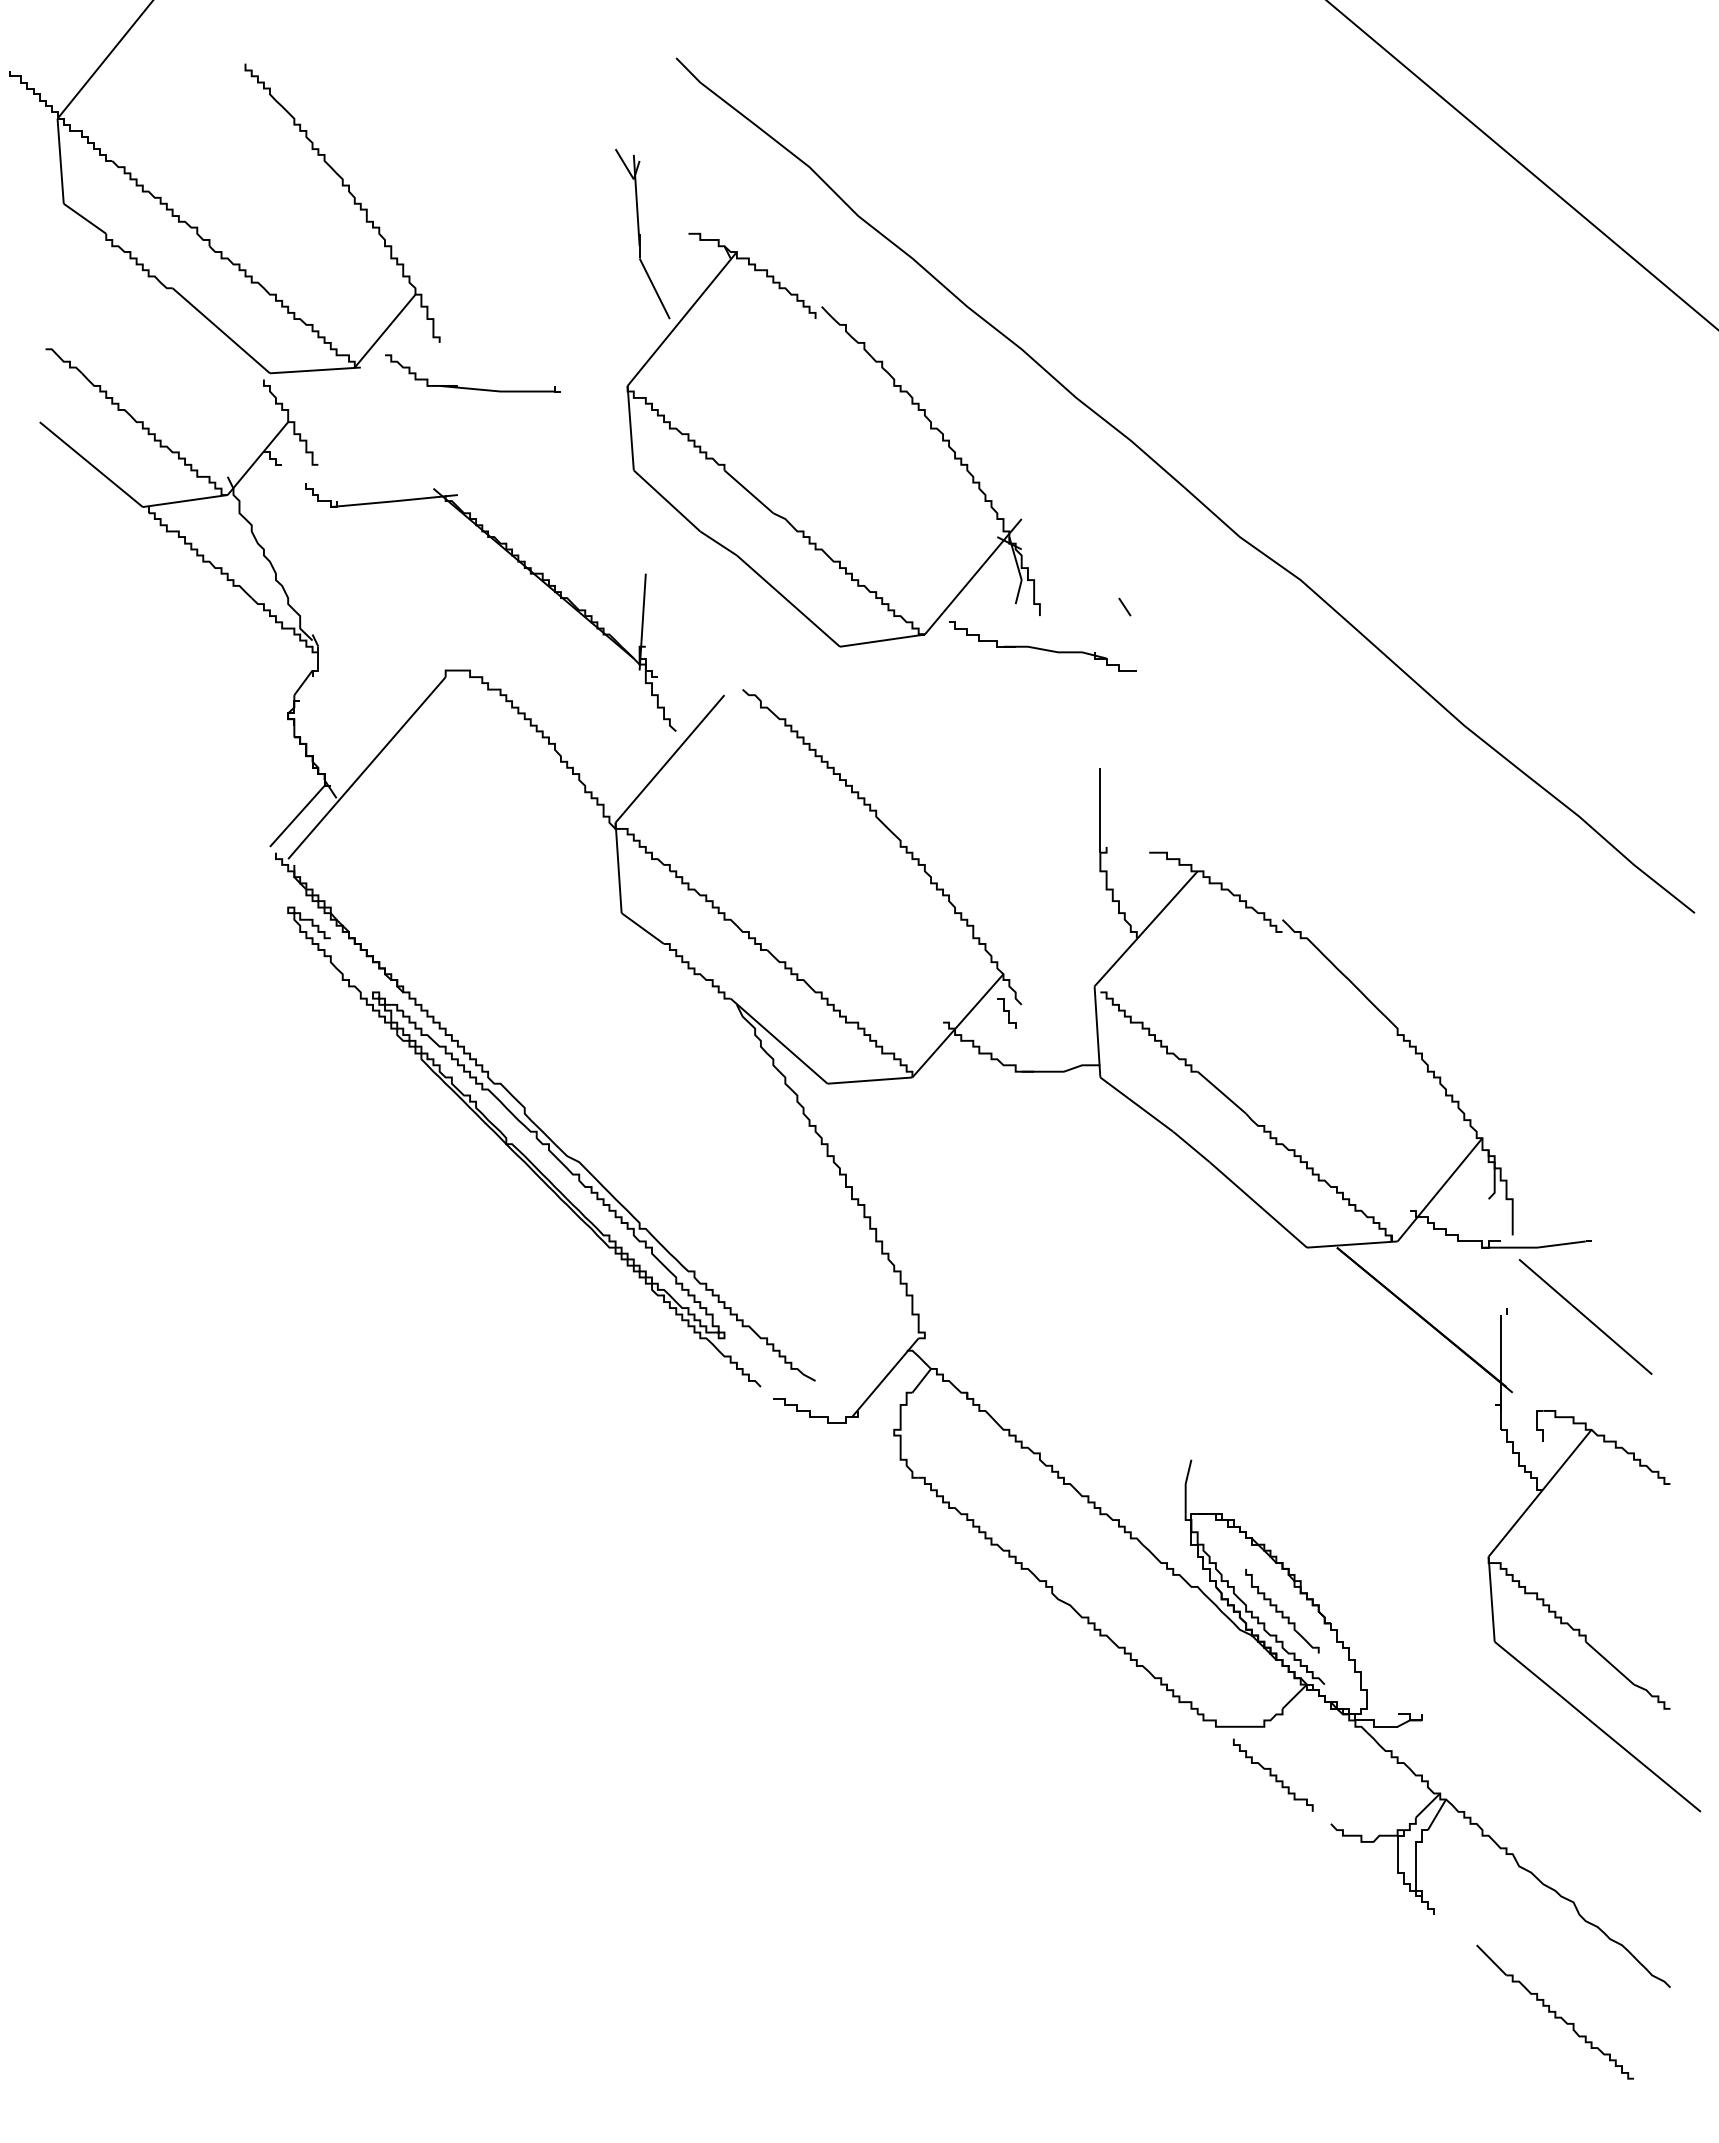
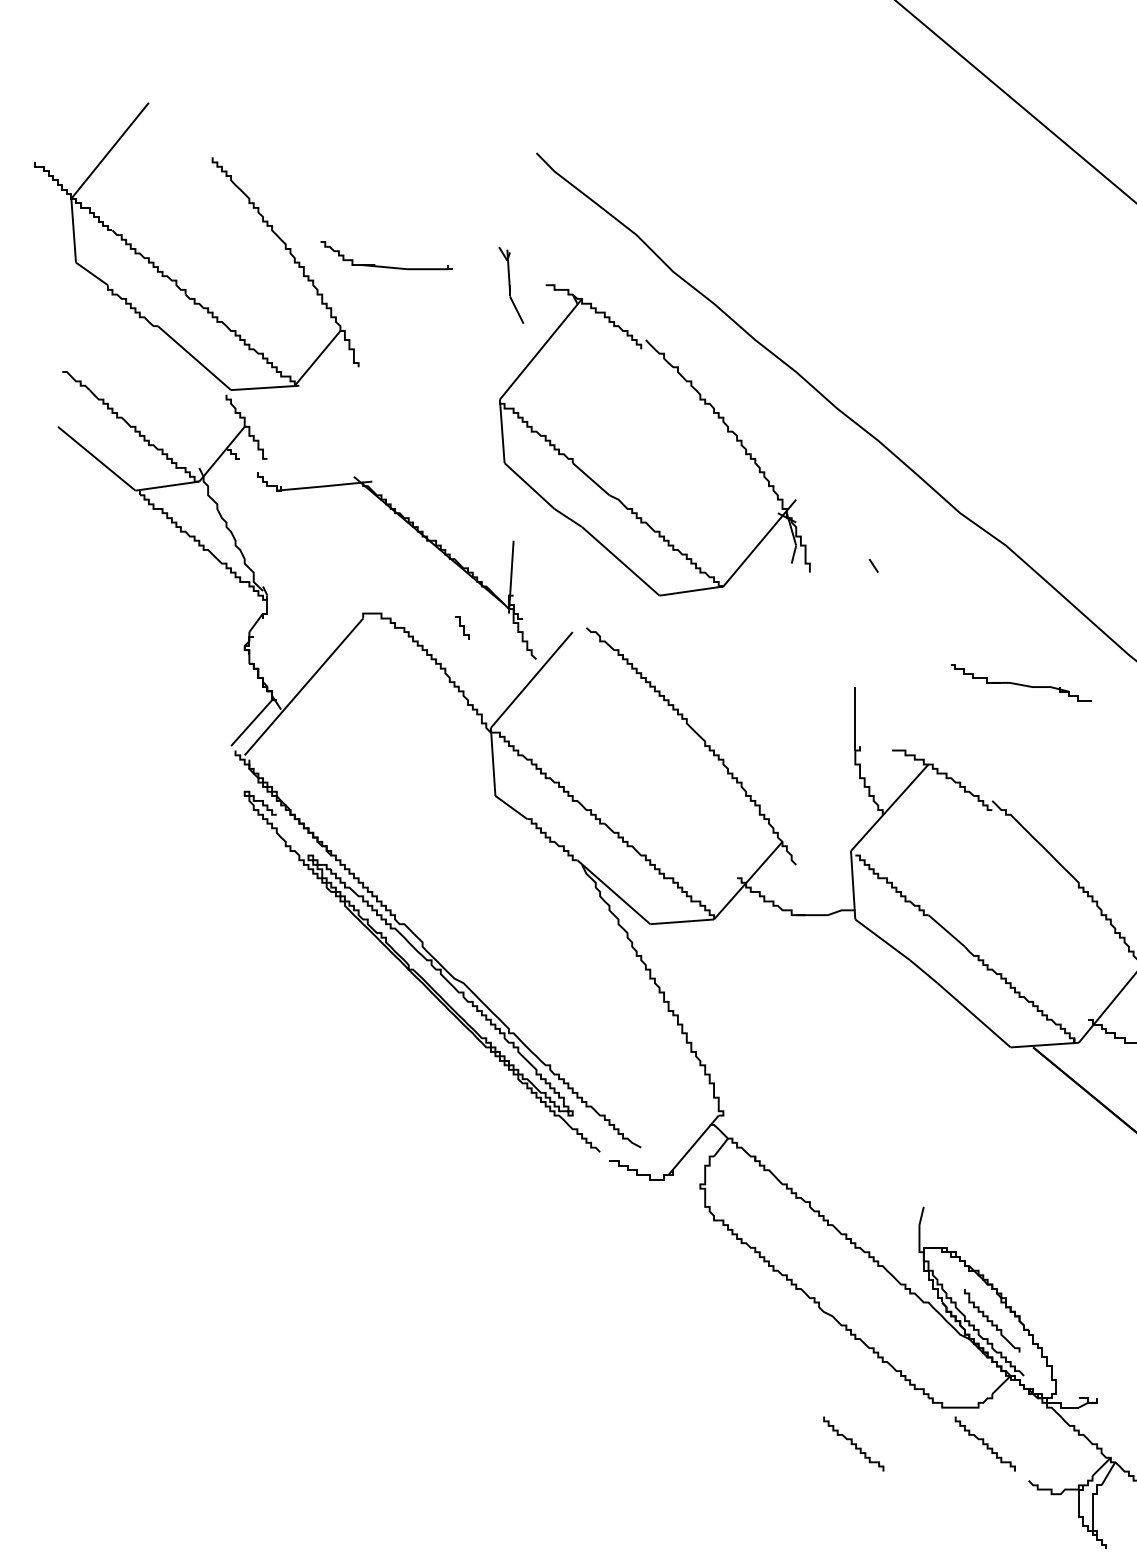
part: (642, 233) -> (511, 284), size x0.6
part: (470, 387) -> (384, 266), moved
part: (1042, 646) -> (1020, 682), moved
curve: (1006, 1011) -> (462, 627), moved
curve: (1098, 1774) -> (853, 1443), added

